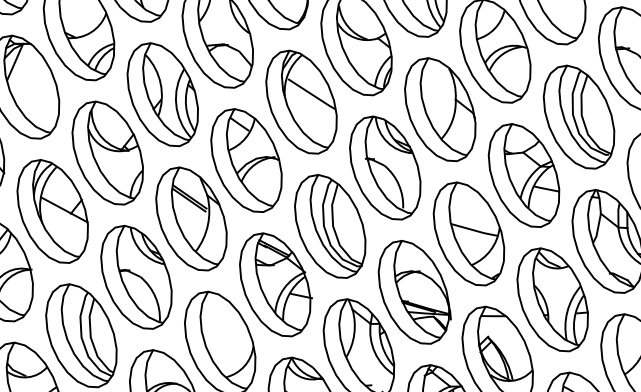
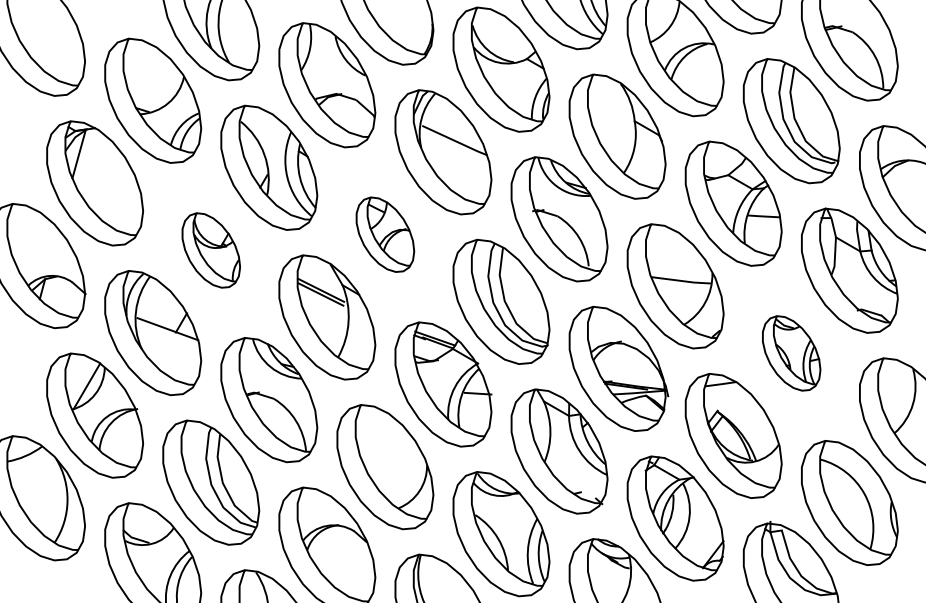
part: (108, 153) -> (211, 250), size x0.6
part: (246, 160) -> (385, 234), size x0.6
part: (552, 300) -> (791, 353), size x0.6

